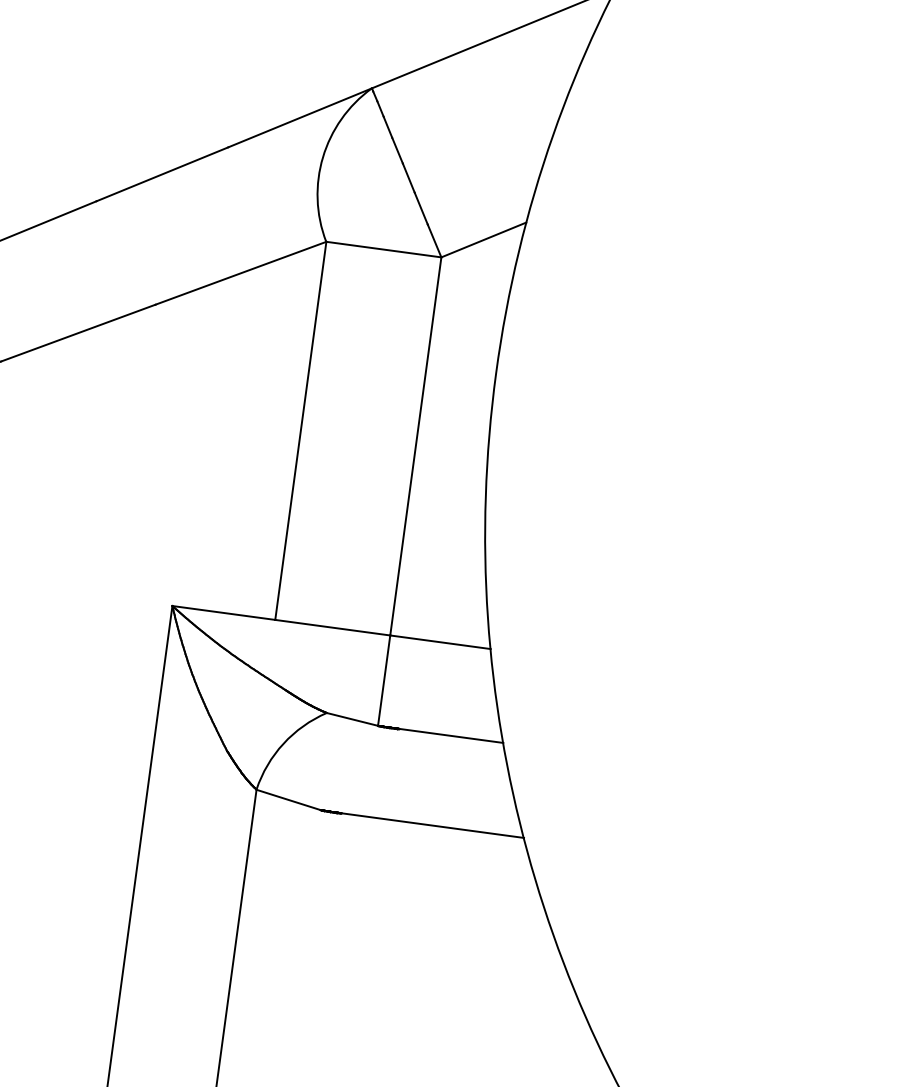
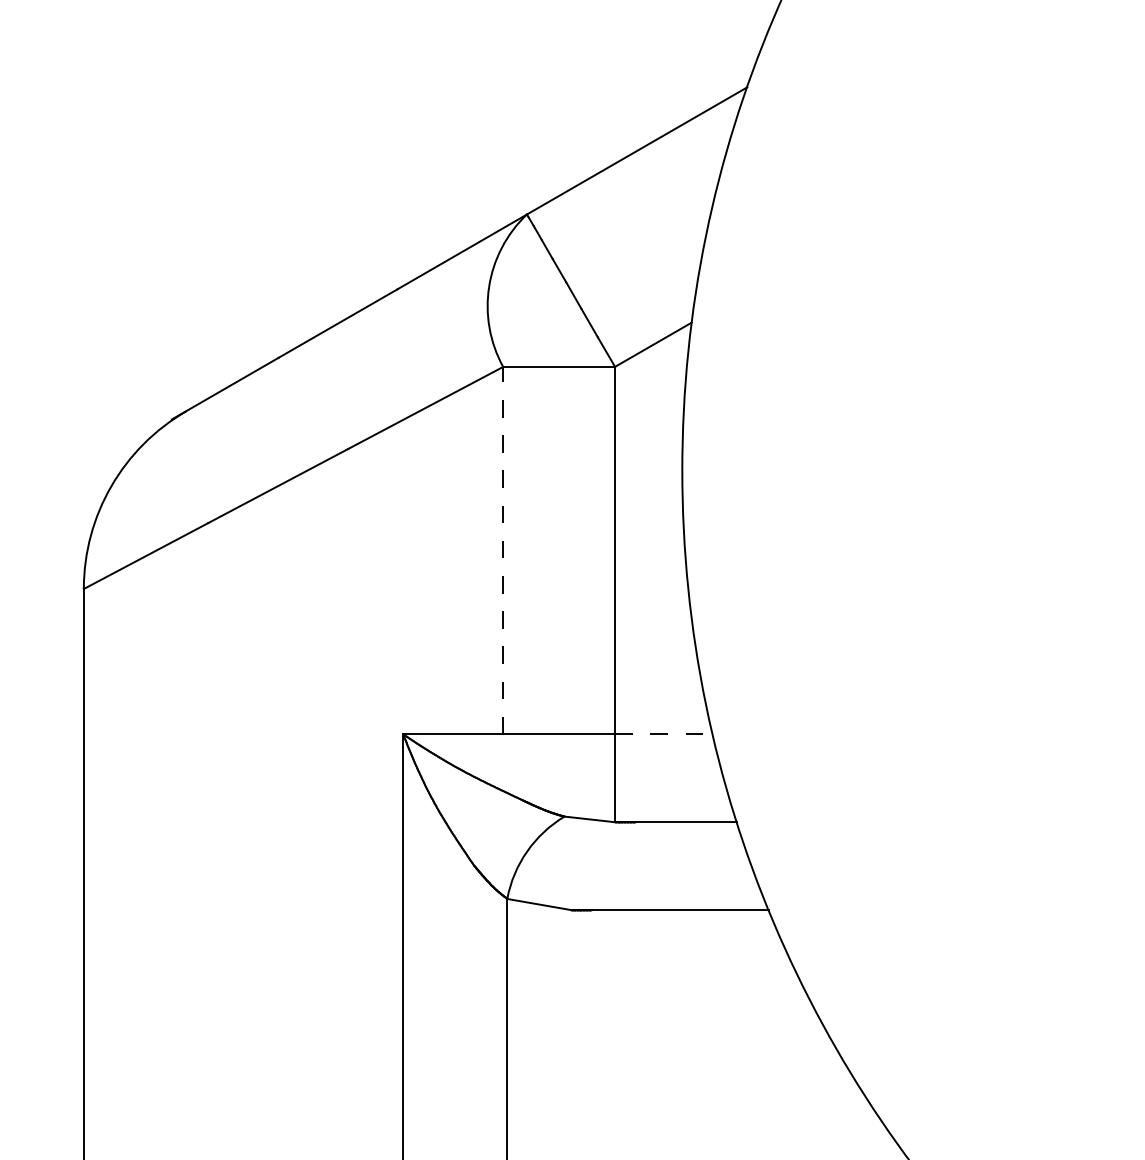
line: (301, 430) -> (503, 550), solid -> dashed
line: (440, 642) -> (663, 734), solid -> dashed

